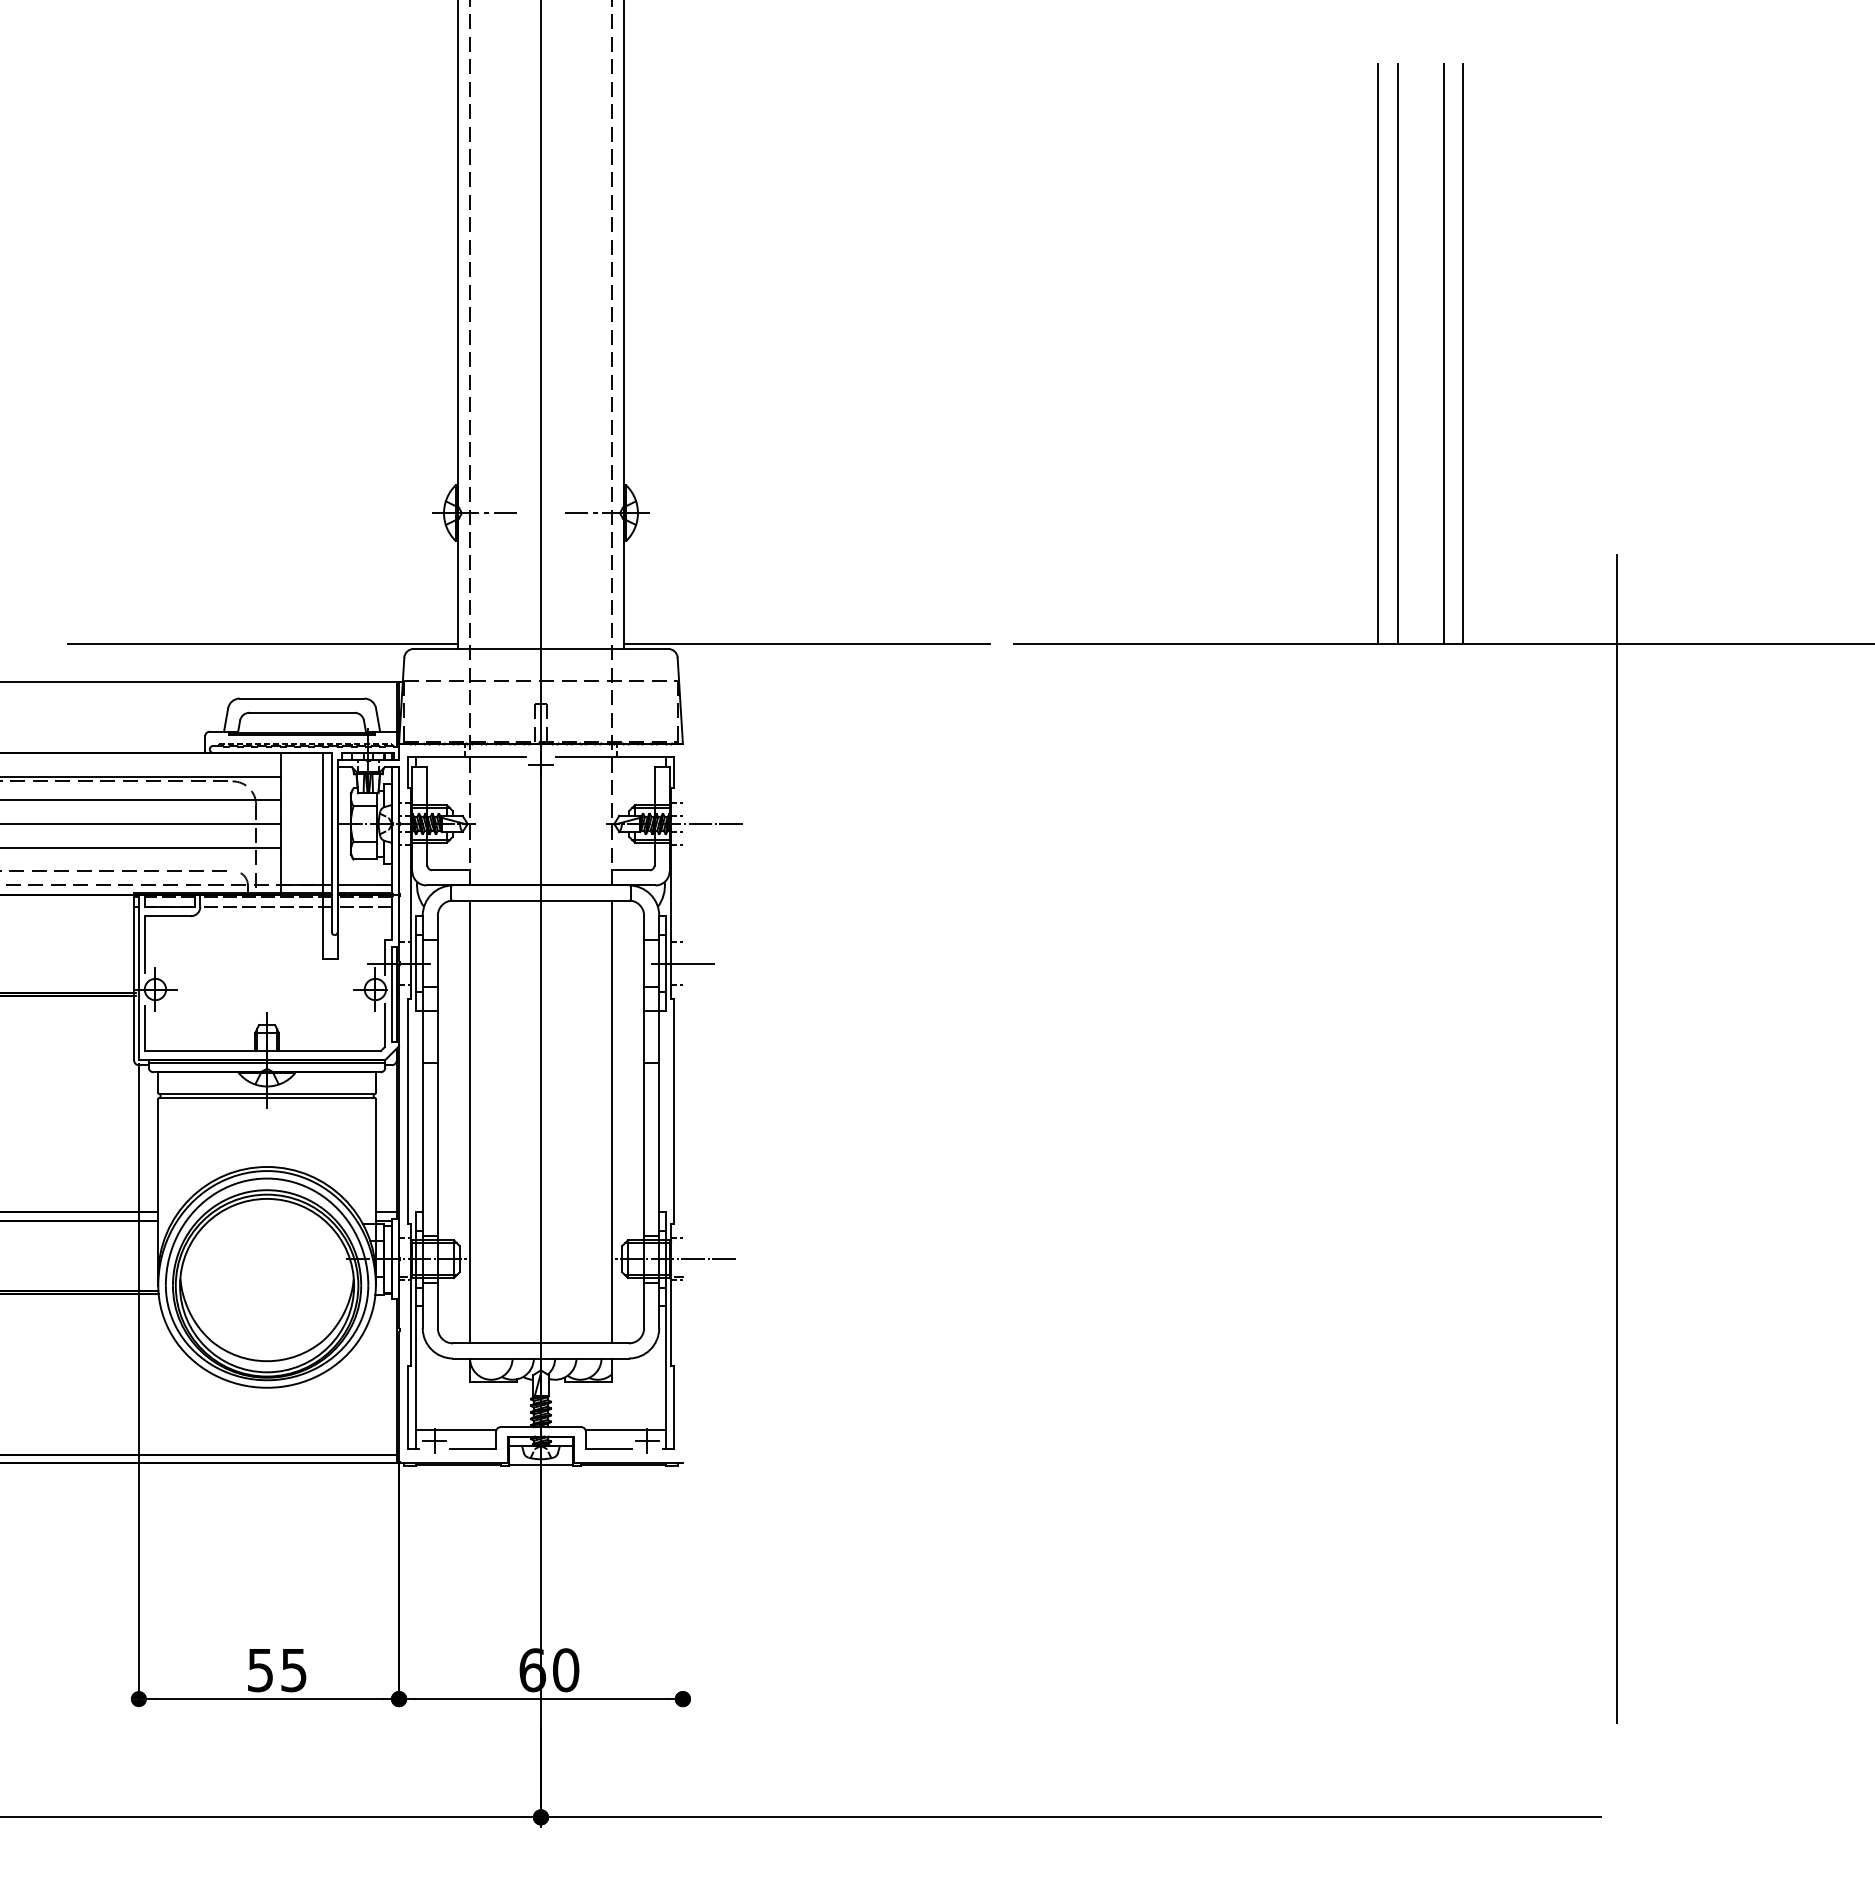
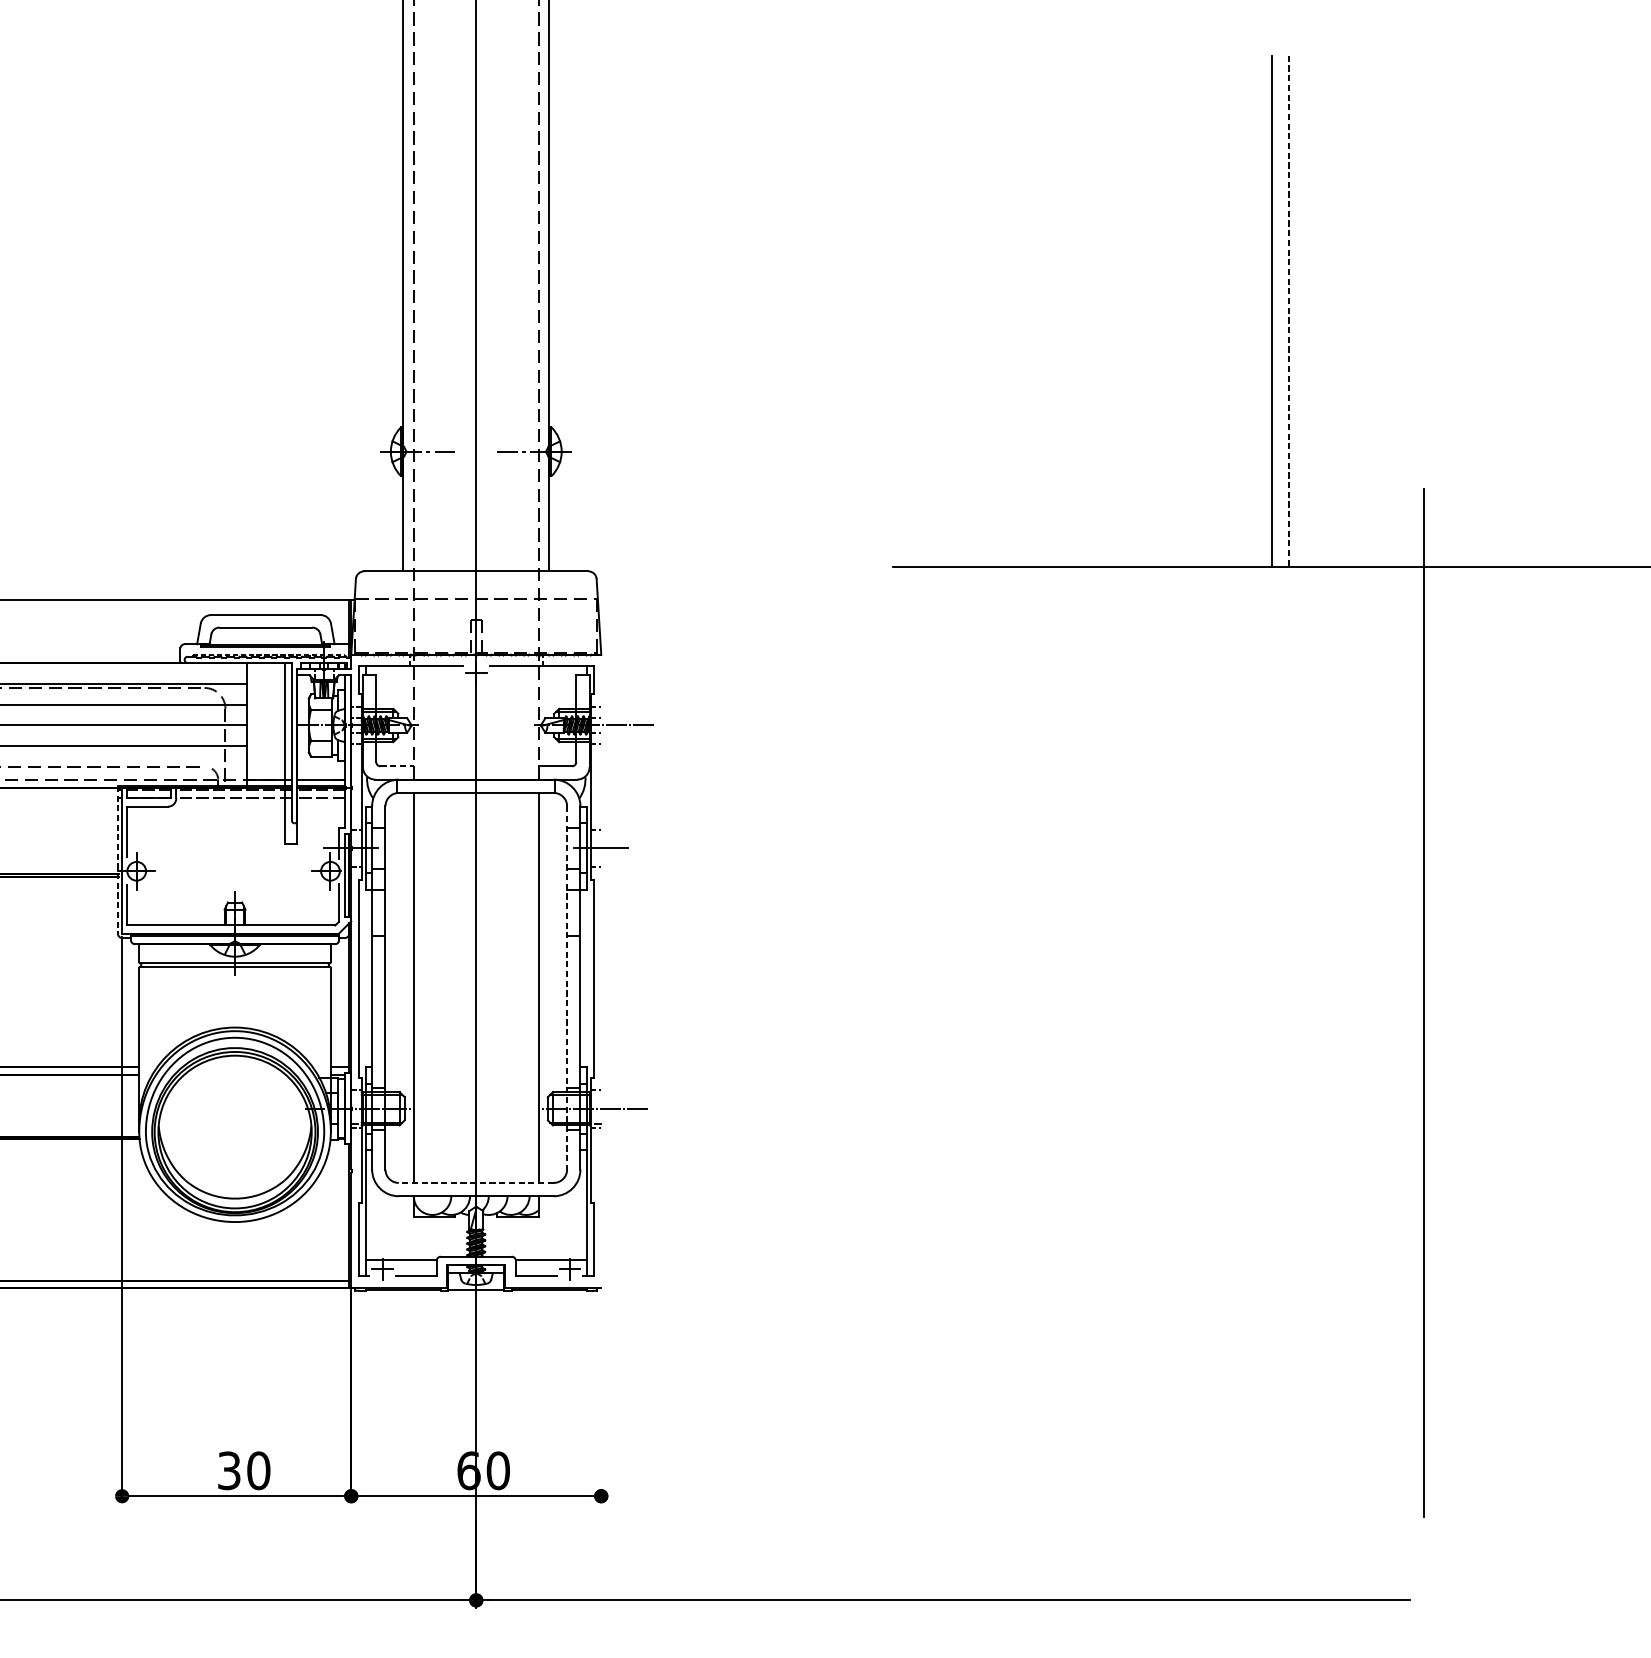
line: (1378, 353) -> (1213, 311), removed
line: (1397, 353) -> (1230, 311), removed
line: (1463, 354) -> (1288, 312), solid -> dashed
line: (262, 644) -> (231, 567), removed
line: (806, 644) -> (710, 567), removed
line: (451, 870) -> (397, 766), solid -> dashed
line: (134, 976) -> (118, 859), solid -> dashed
line: (644, 1122) -> (567, 988), solid -> dashed
line: (540, 1343) -> (475, 1183), solid -> dashed
text: (277, 1670) -> (244, 1471), 55 -> 30

